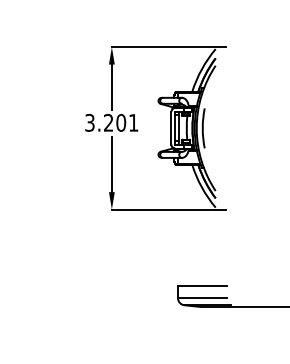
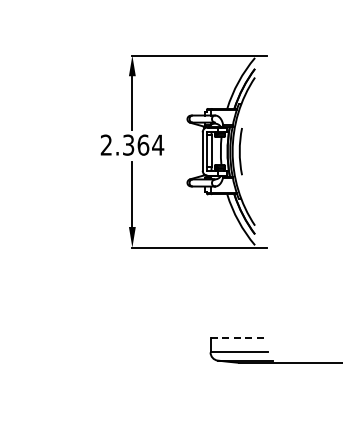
text: (111, 122) -> (132, 144), 3.201 -> 2.364
line: (202, 286) -> (239, 338), solid -> dashed

